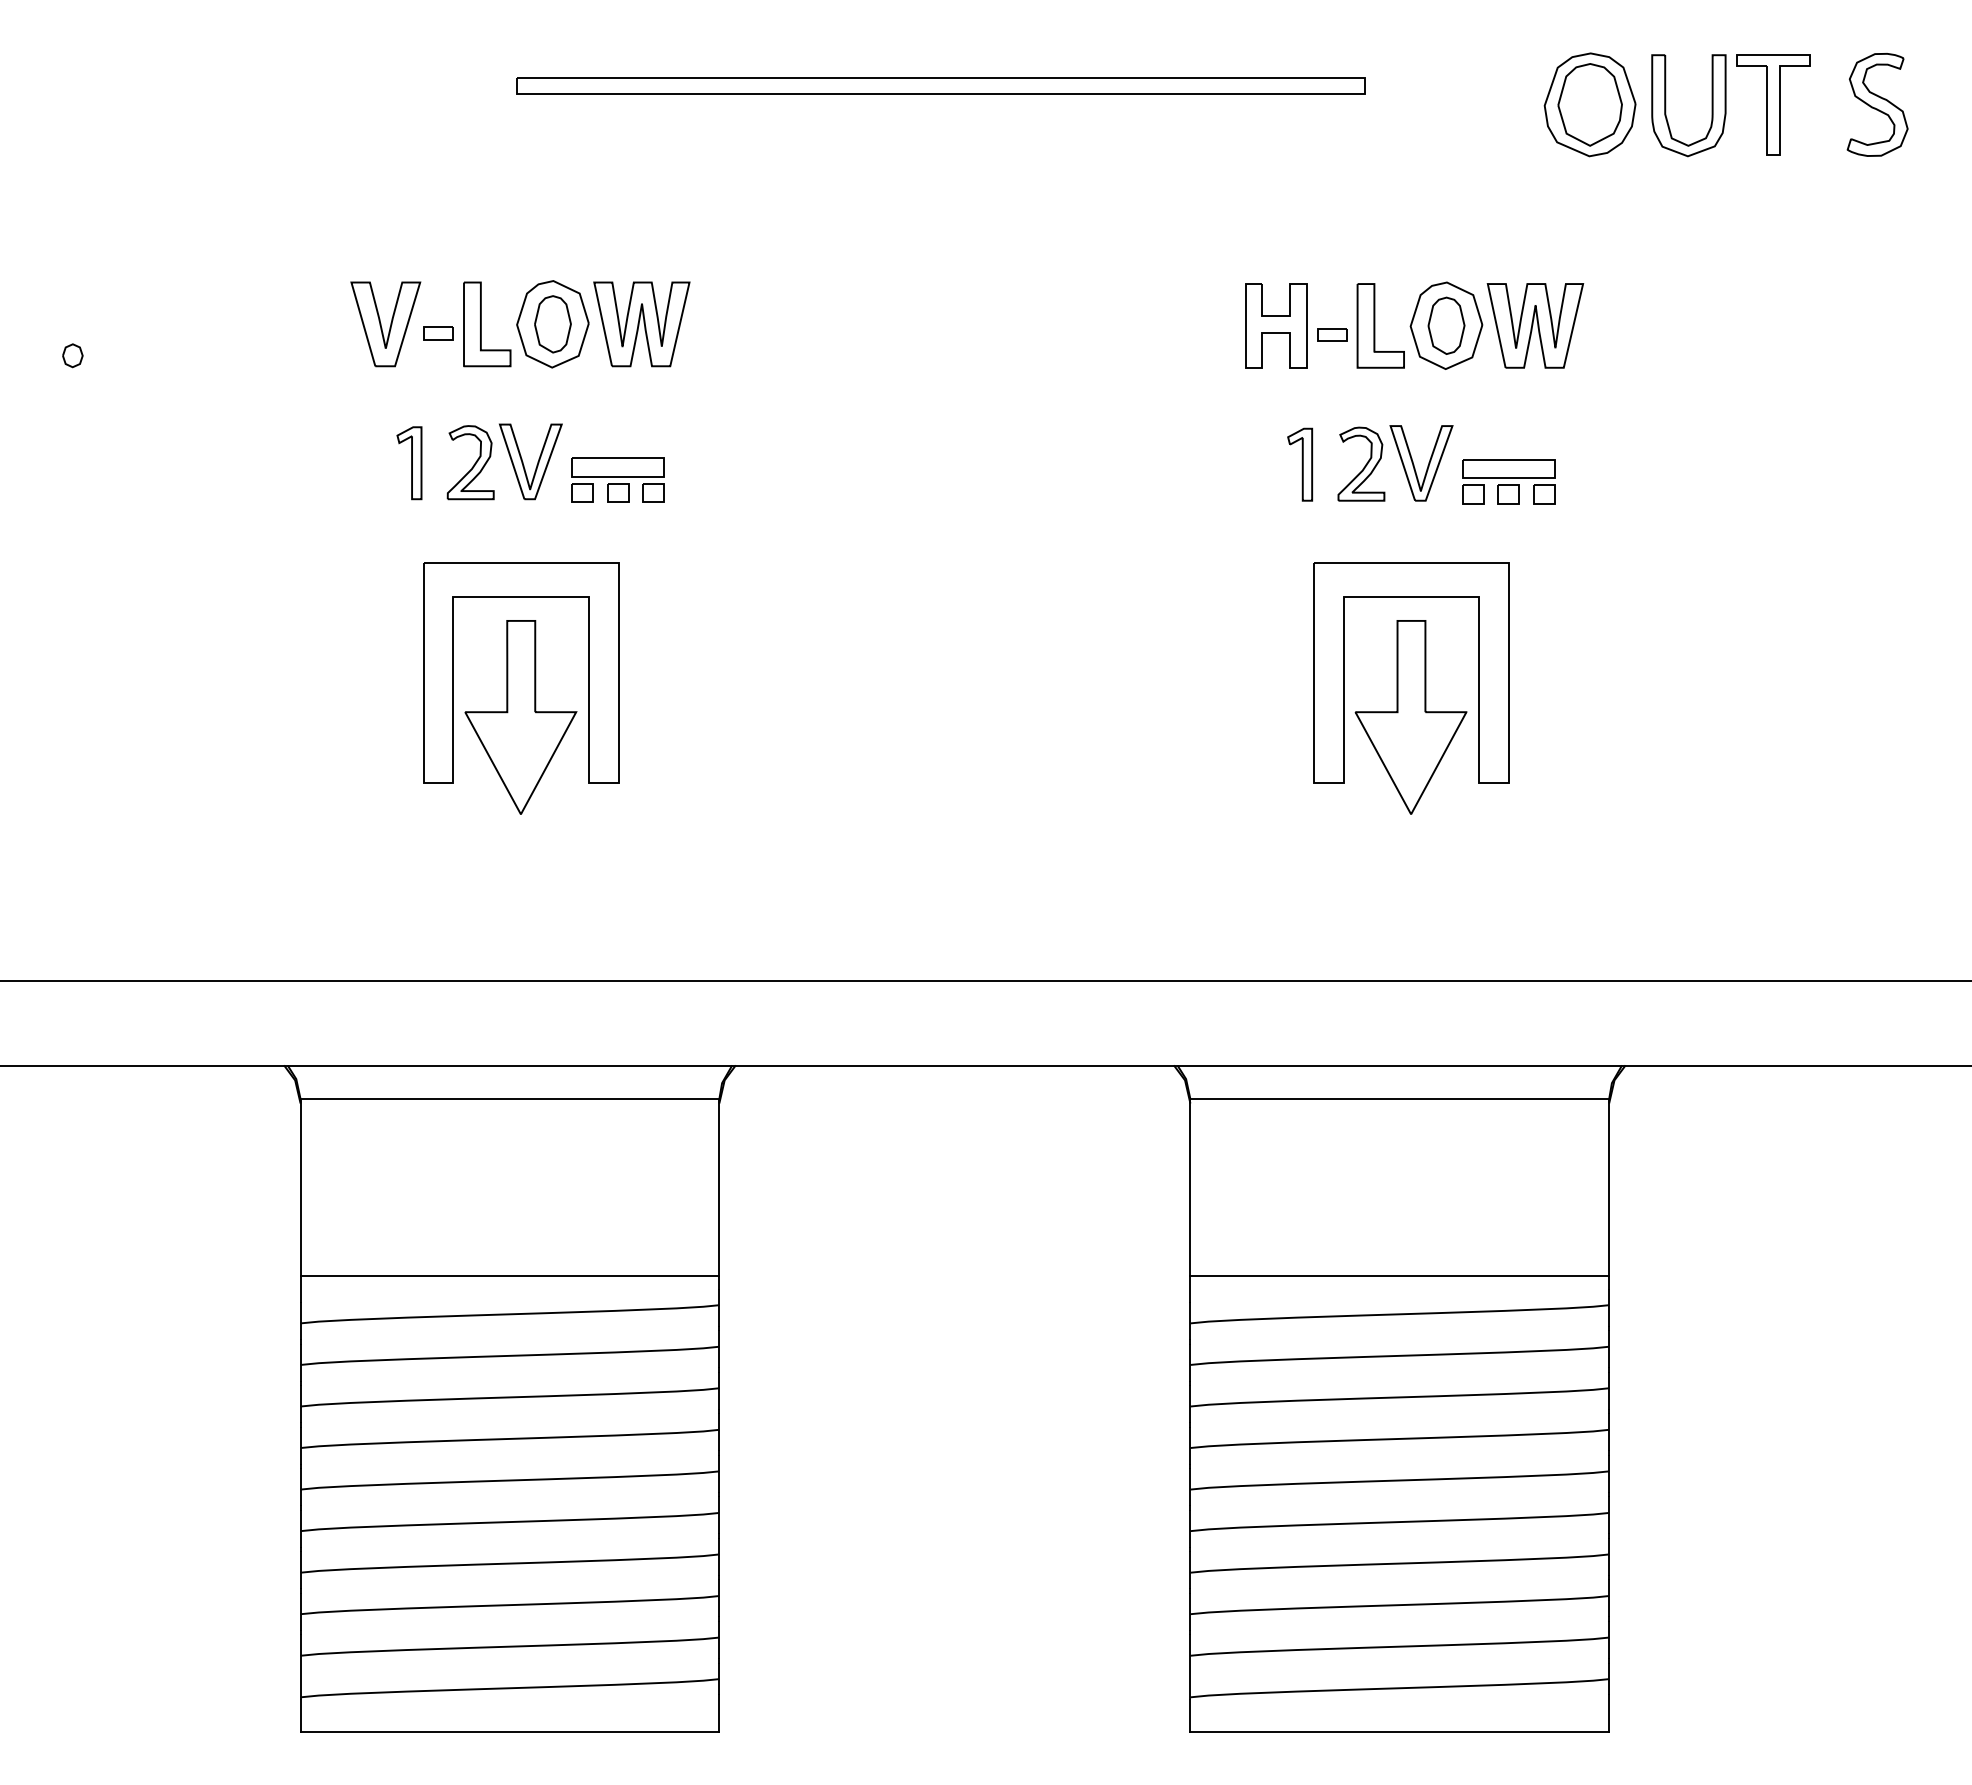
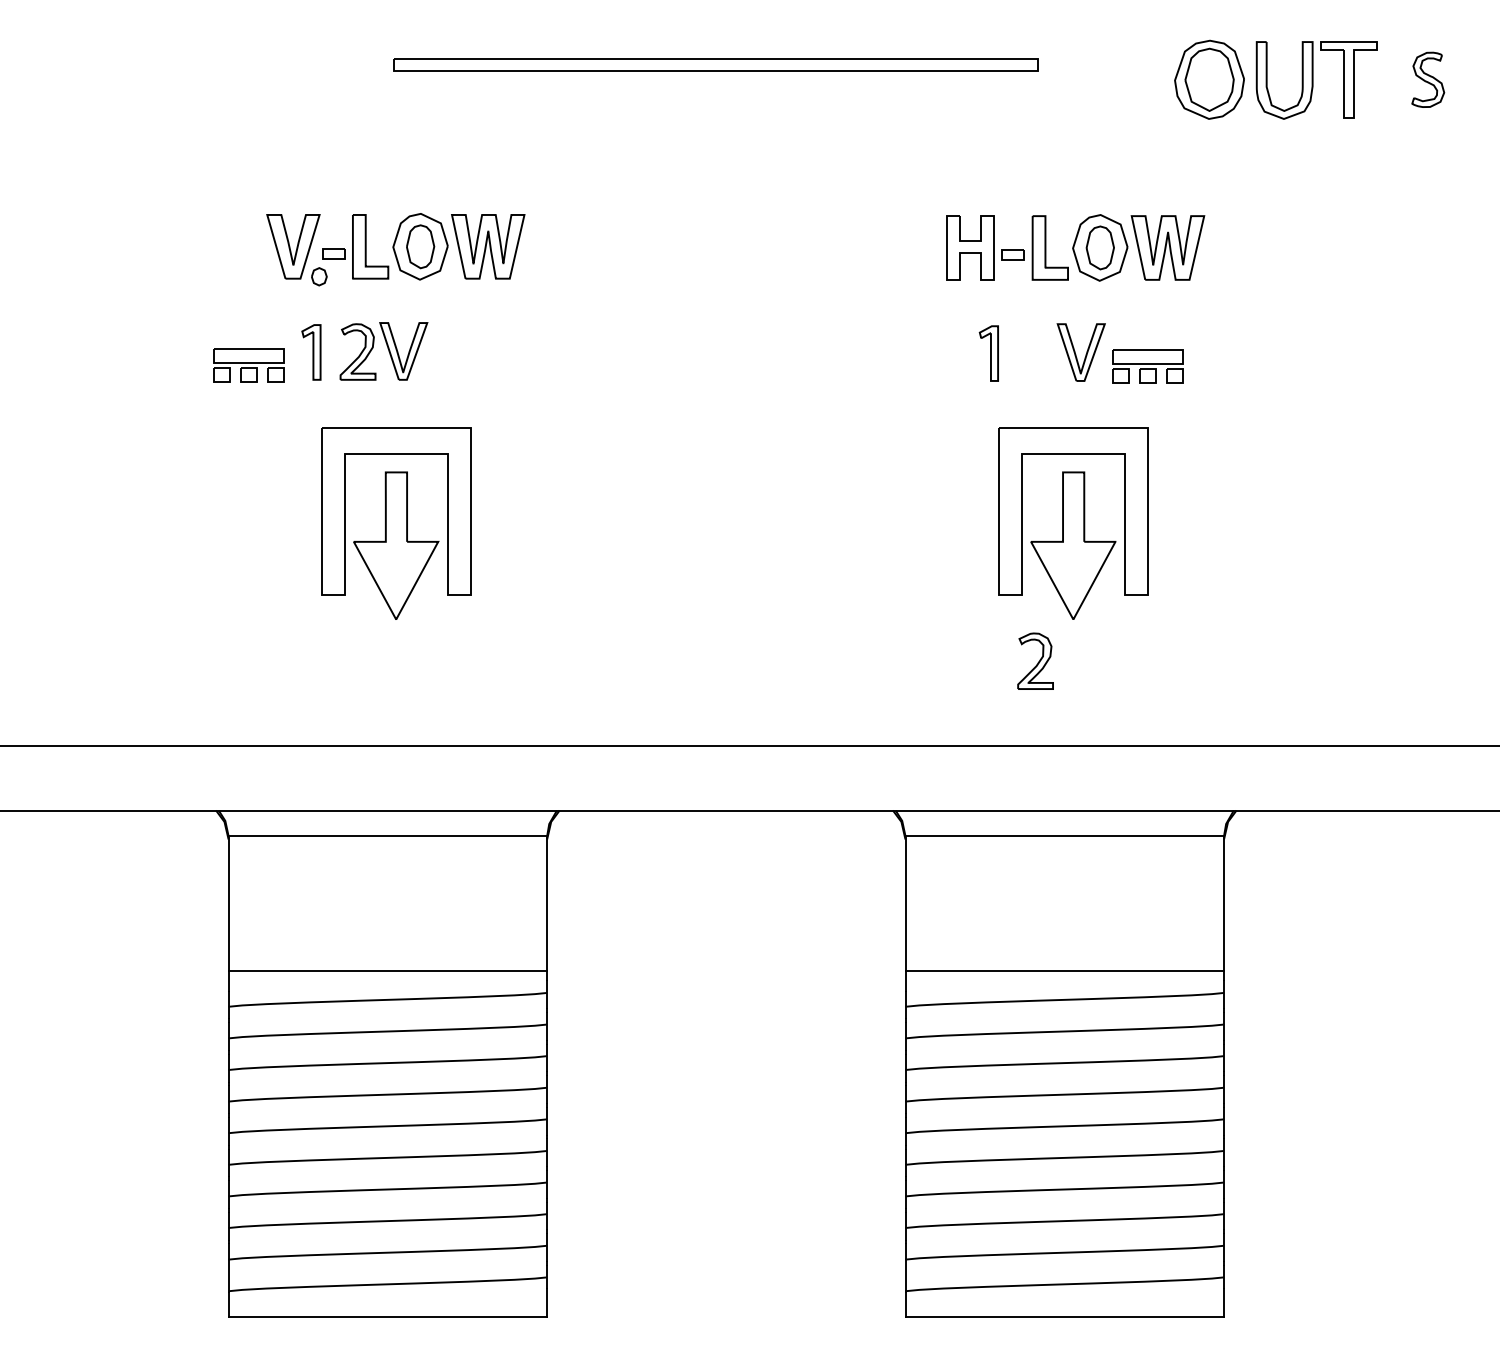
part: (1877, 104) -> (1428, 79), size x0.7
part: (72, 355) -> (319, 276), moved
part: (1361, 463) -> (1035, 660), moved
part: (617, 479) -> (248, 364), moved

